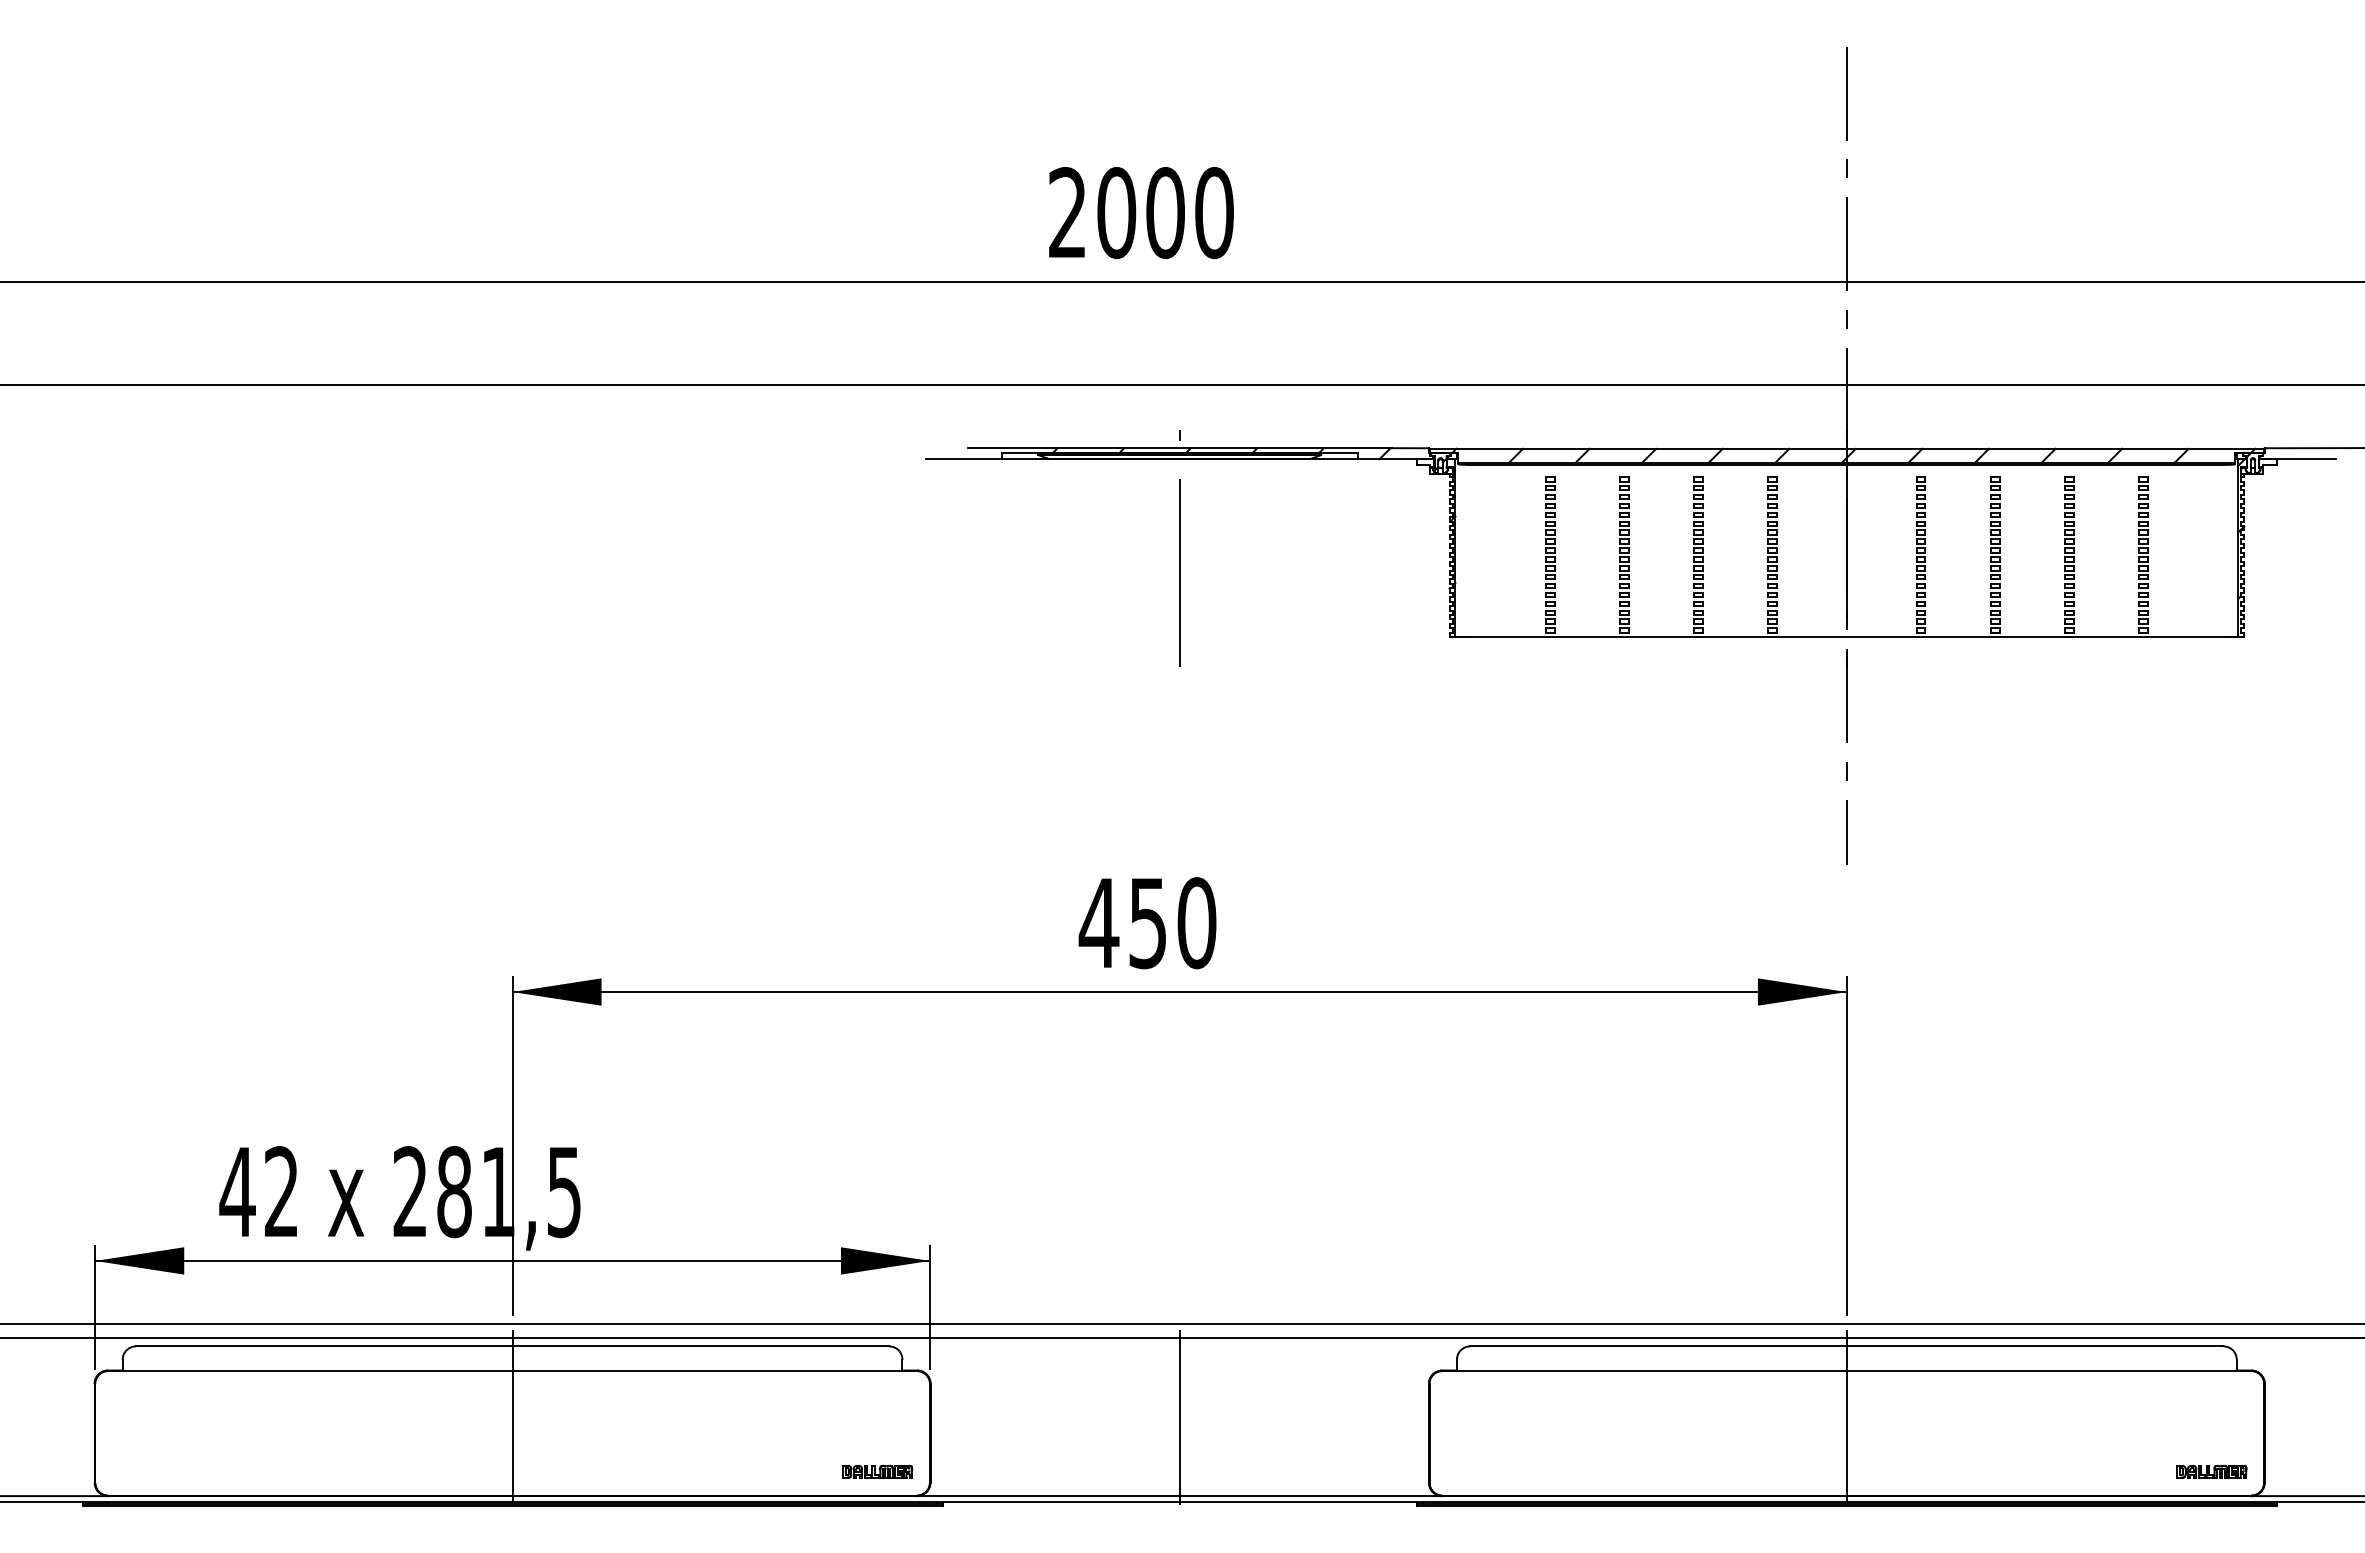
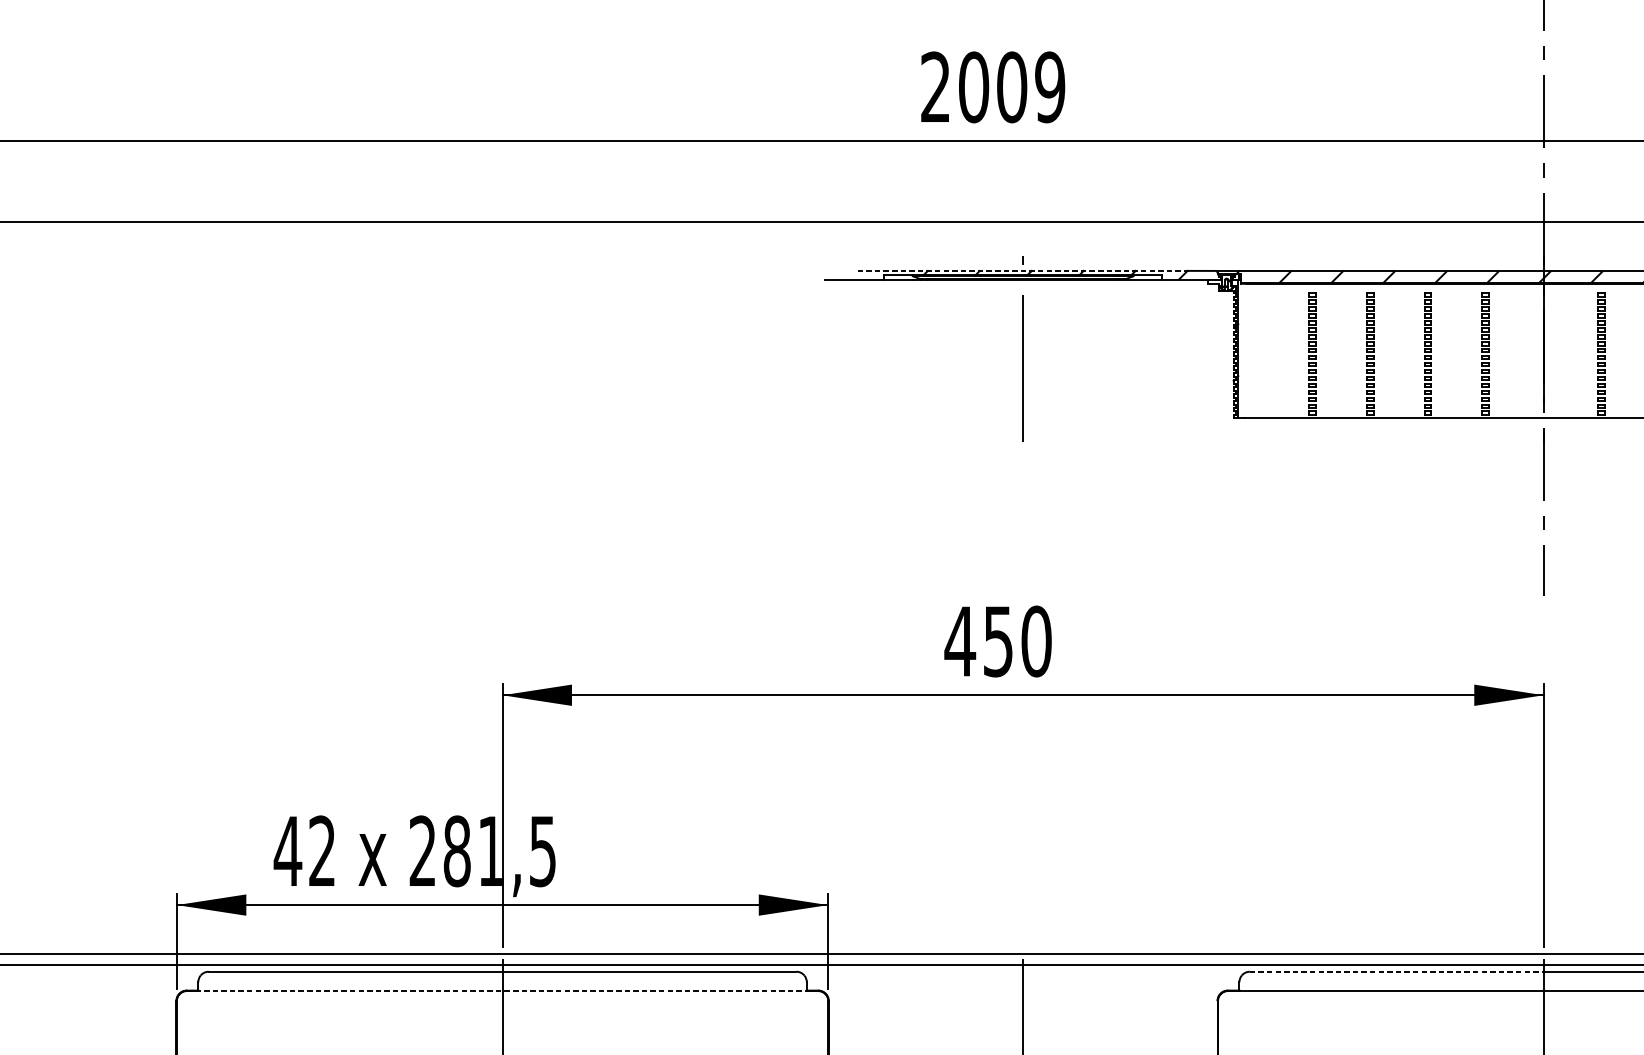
text: (1214, 213) -> (1050, 87), 2000 -> 2009
line: (1179, 448) -> (1022, 271), solid -> dashed
line: (1659, 1346) -> (1397, 971), solid -> dashed
line: (512, 1371) -> (502, 991), solid -> dashed

